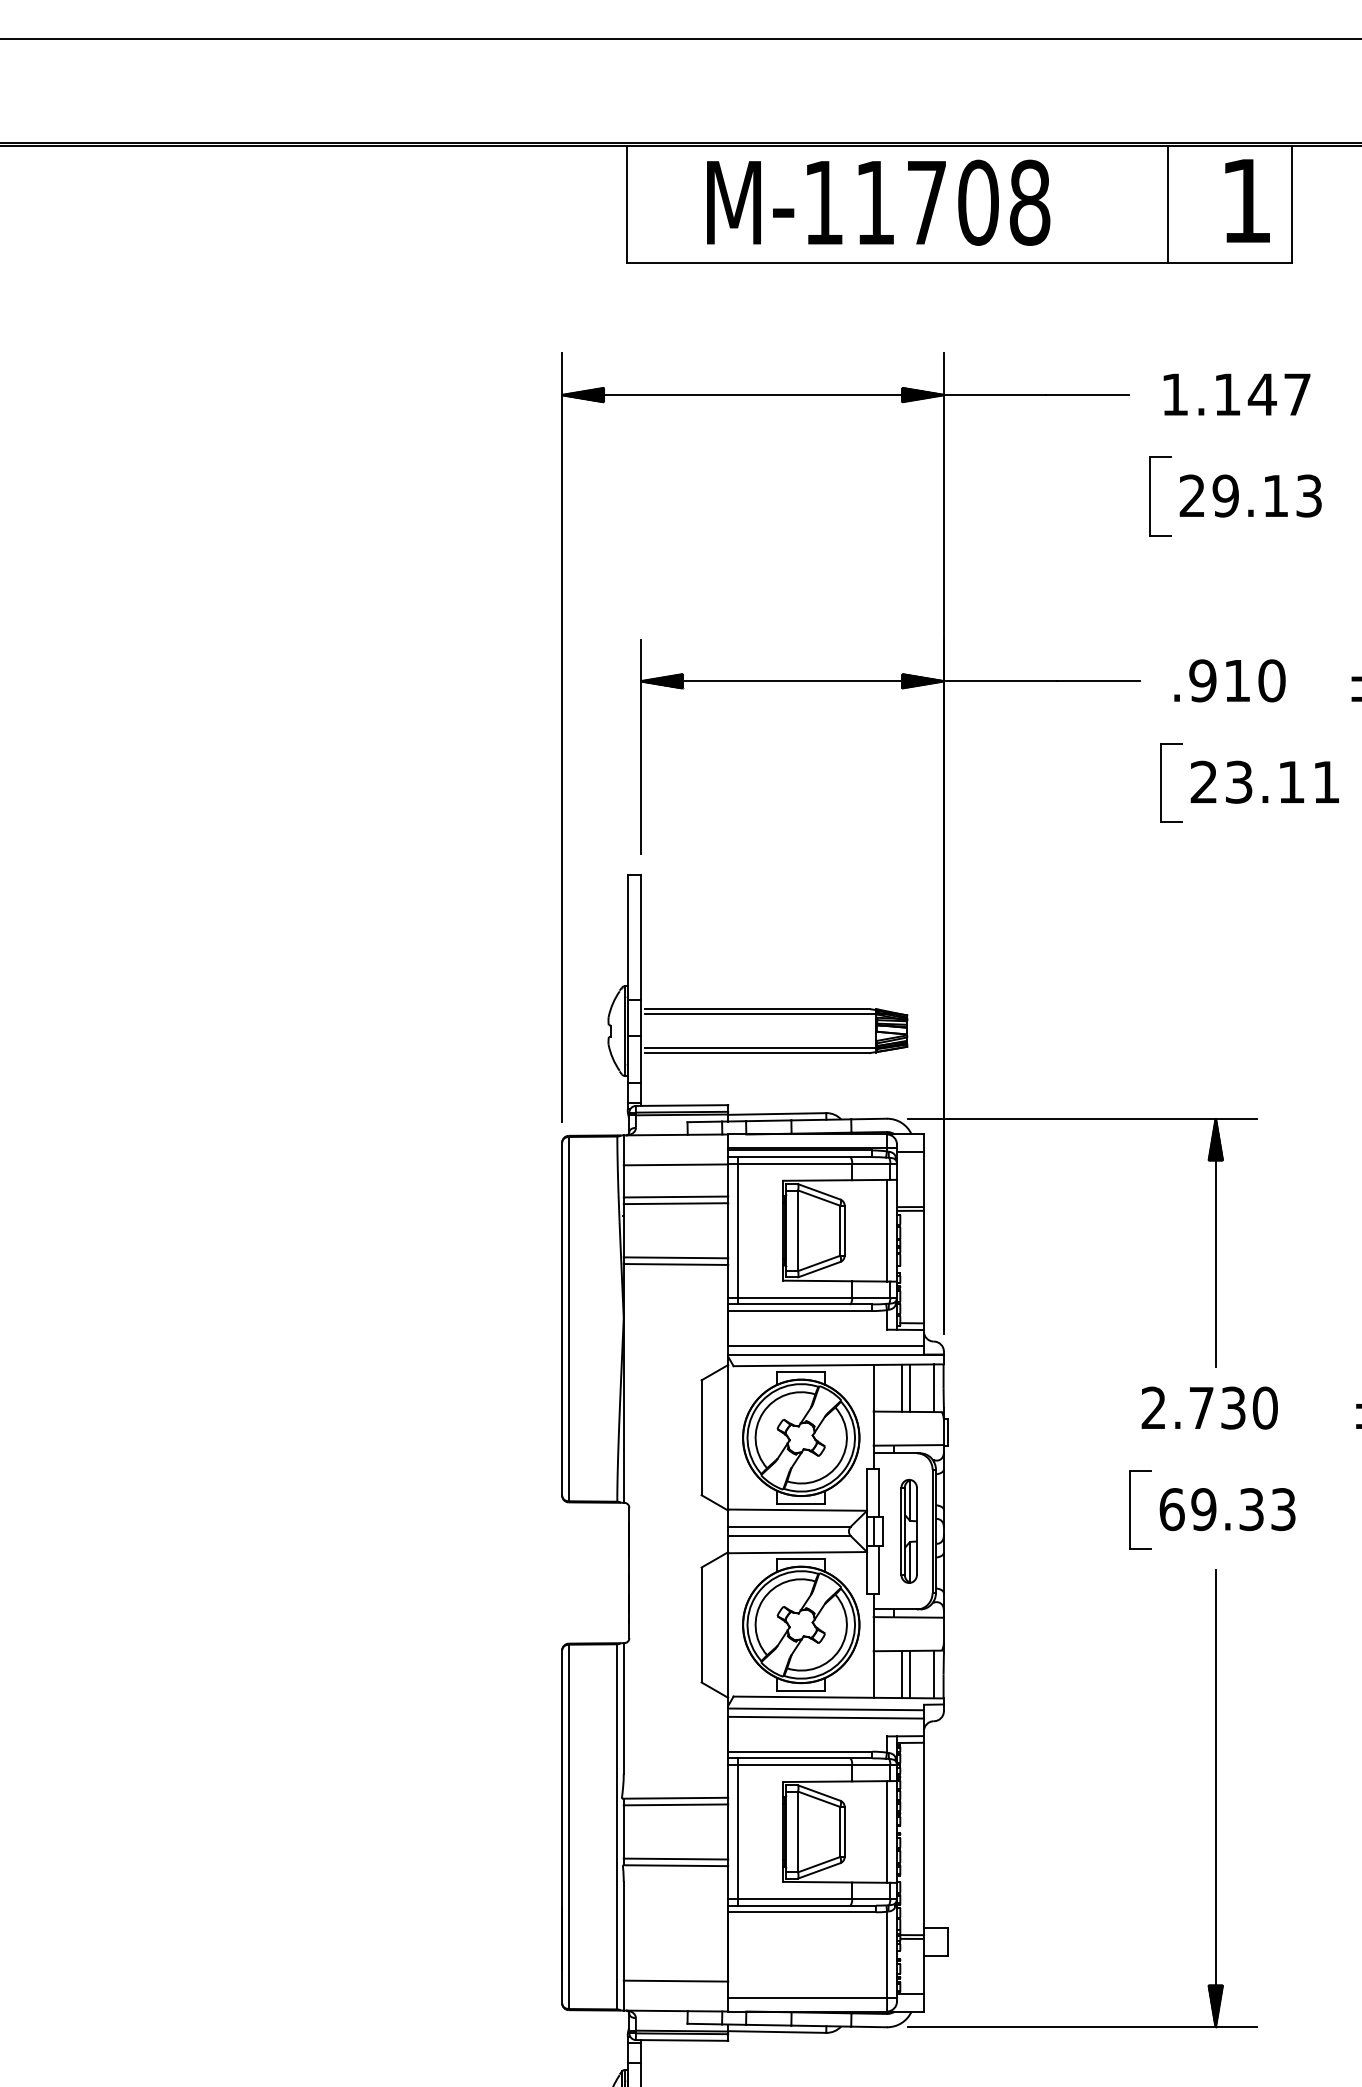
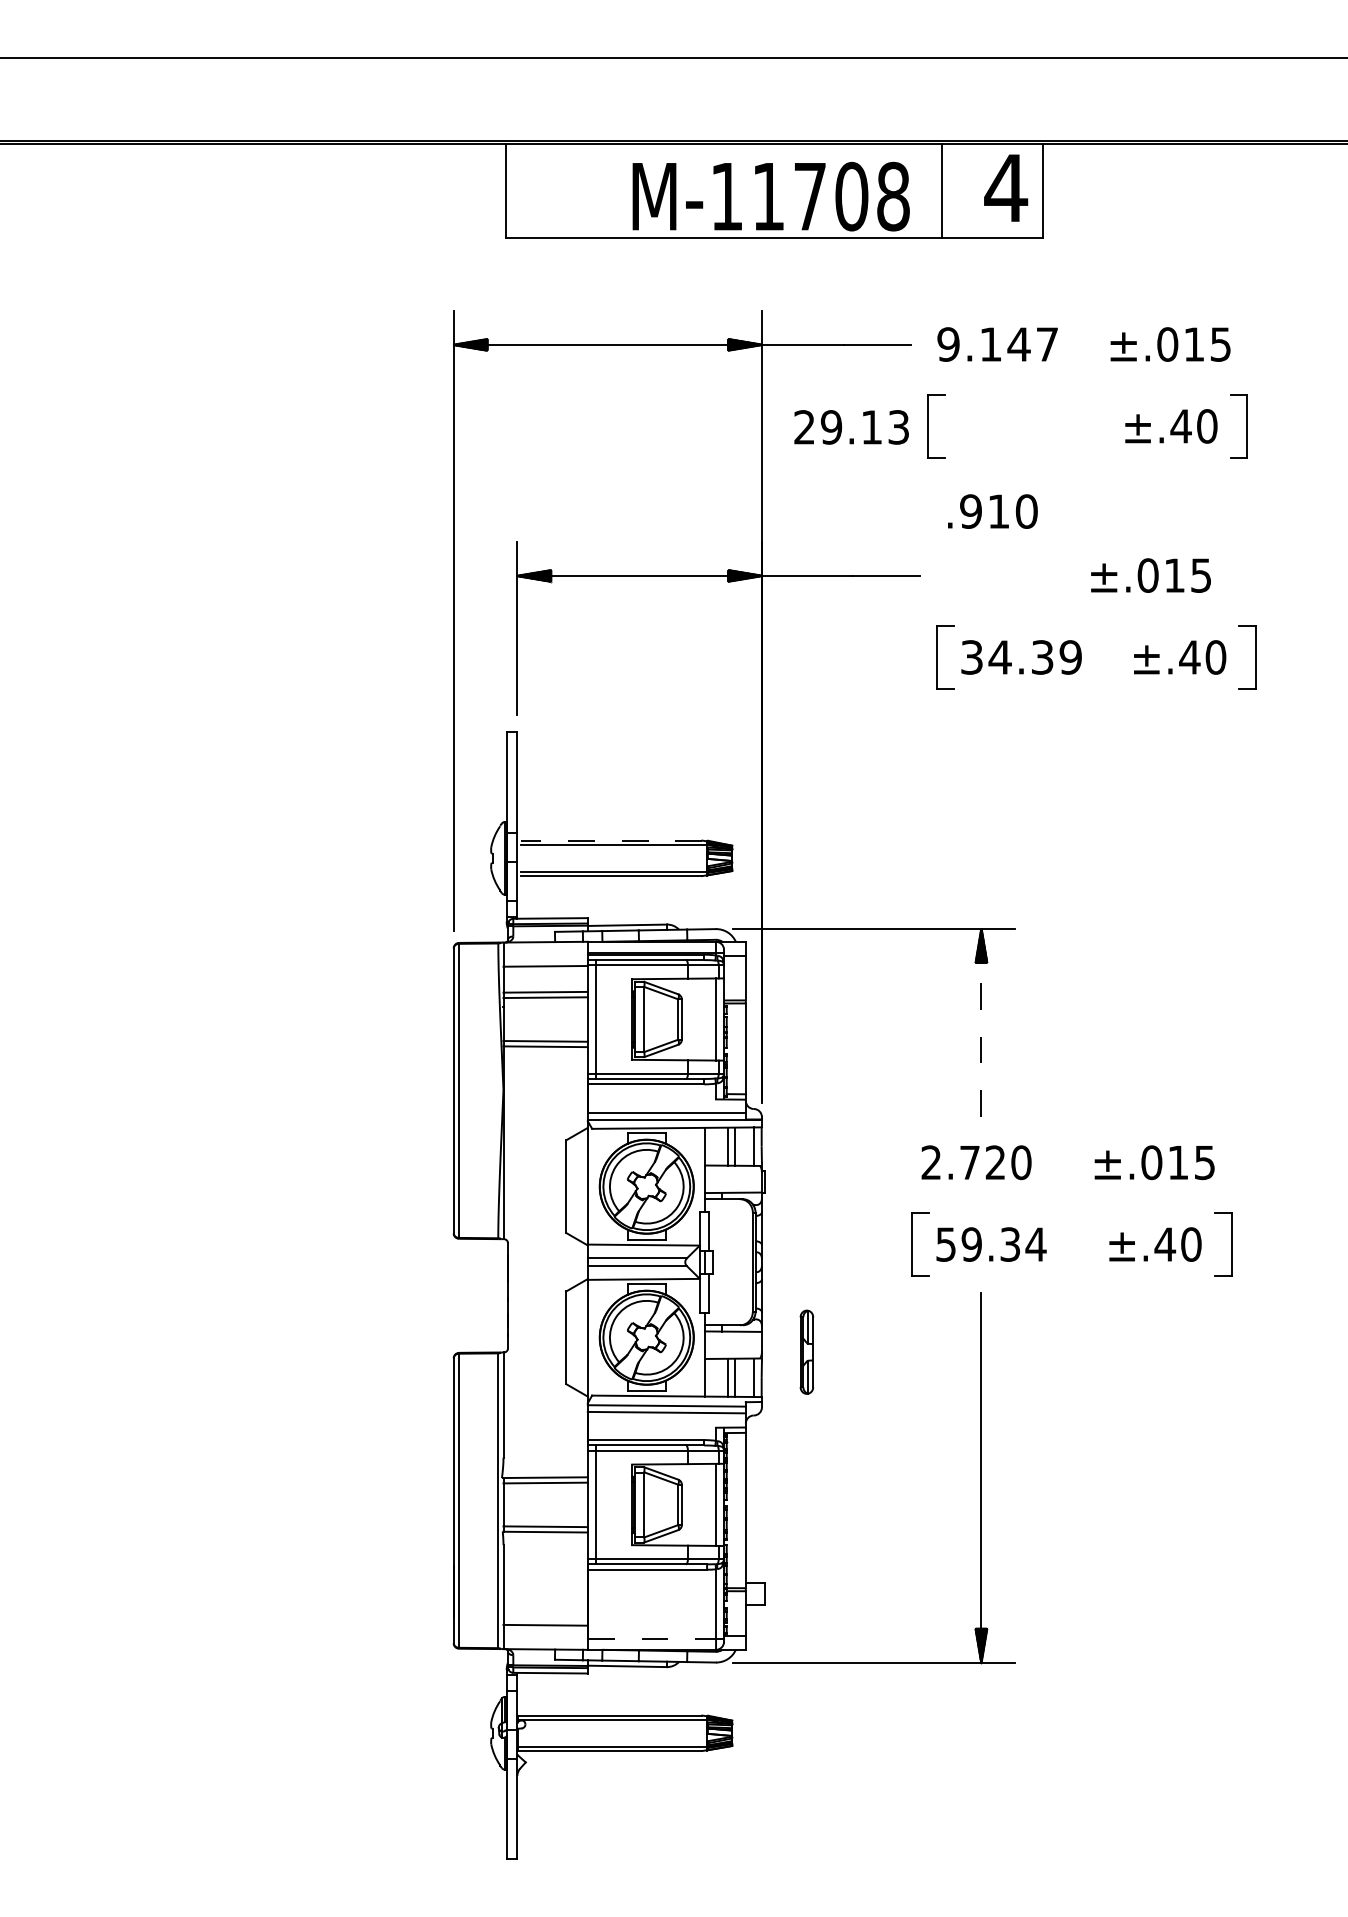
text: (1246, 200) -> (1006, 187), 1 -> 4
text: (877, 202) -> (770, 196), moved
text: (1174, 394) -> (948, 344), 1.147 -> 9.147
text: (1250, 496) -> (851, 427), moved
text: (1229, 680) -> (992, 511), moved
text: (1265, 782) -> (1021, 657), 23.11 -> 34.39
line: (757, 1008) -> (611, 840), solid -> dashed
line: (1215, 1243) -> (981, 1029), solid -> dashed
text: (1233, 1407) -> (995, 1162), 2.730 -> 2.720
text: (1228, 1509) -> (991, 1244), 69.33 -> 59.34
part: (908, 1530) -> (806, 1351), moved
line: (808, 1998) -> (652, 1639), solid -> dashed

